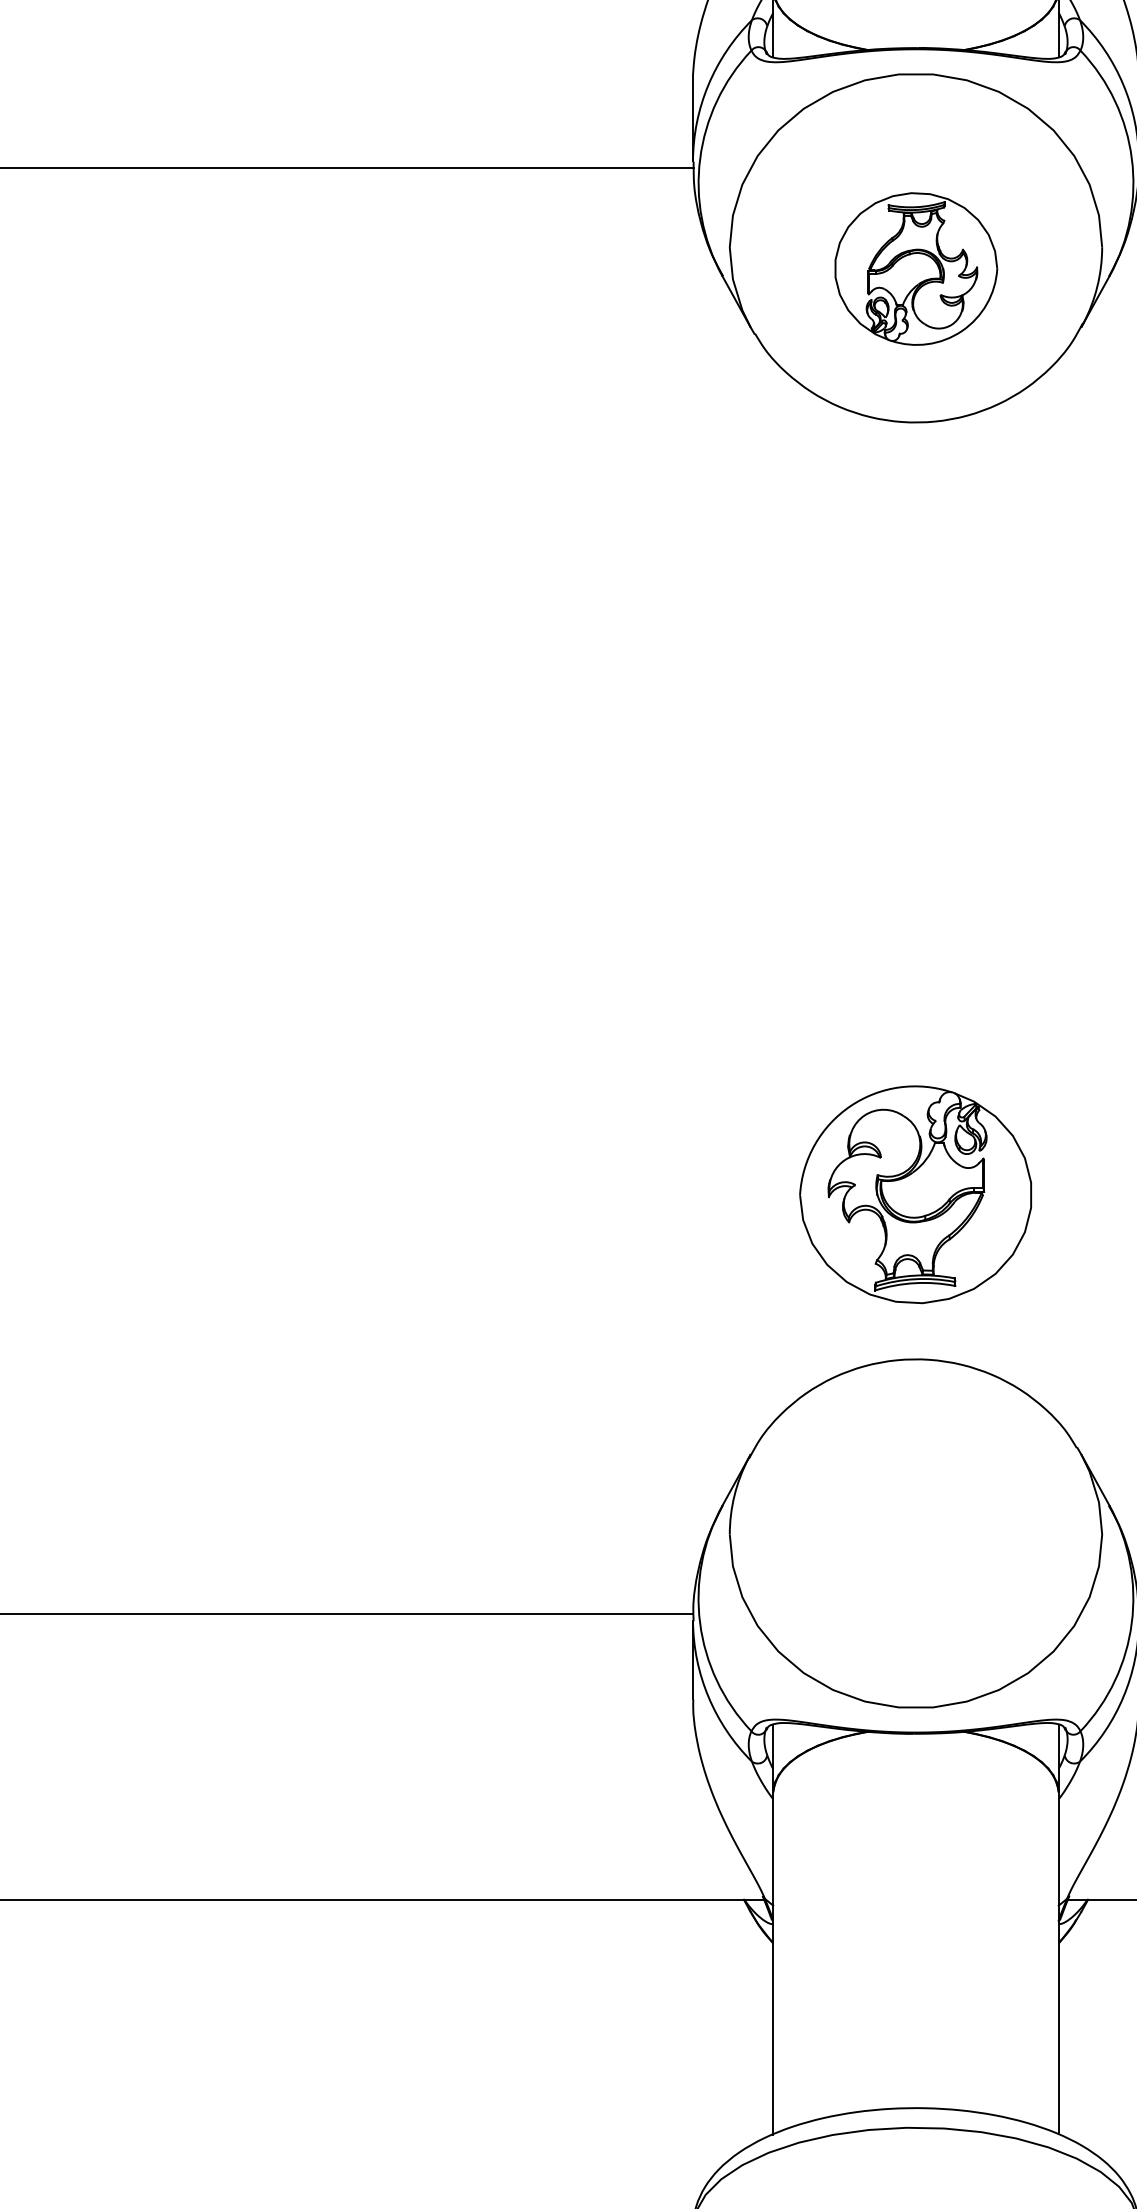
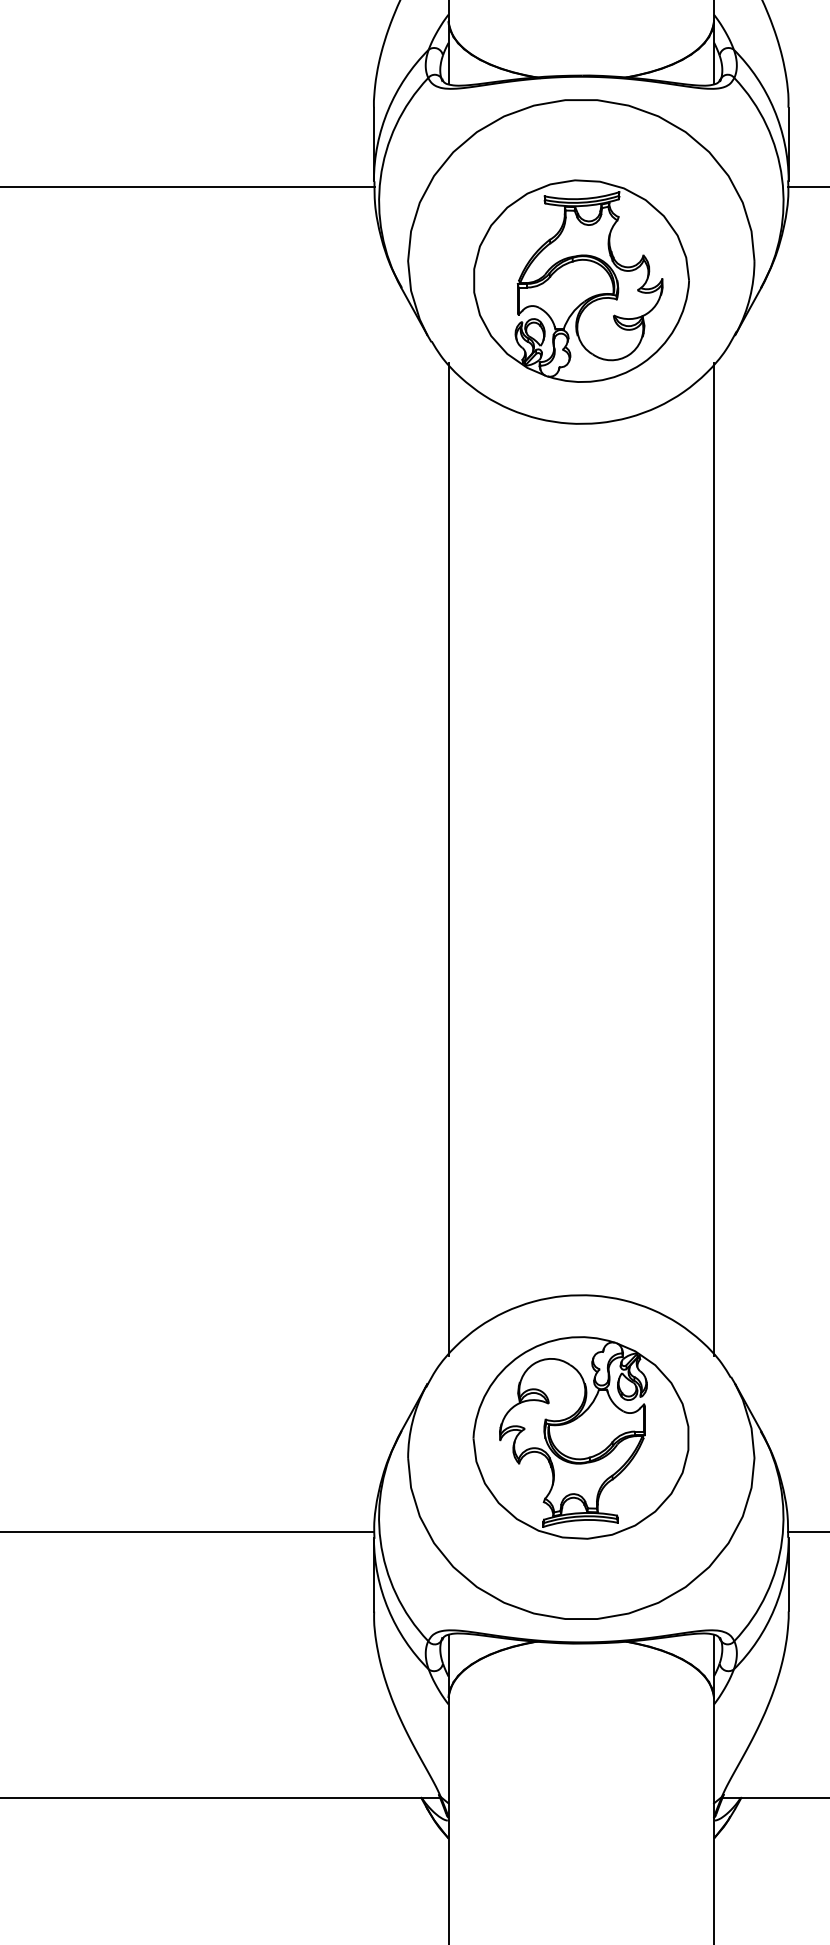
part: (916, 268) -> (581, 280), size x1.43
line: (773, 890) -> (448, 859), added
line: (1058, 890) -> (713, 859), added
part: (915, 1194) -> (580, 1437), moved

